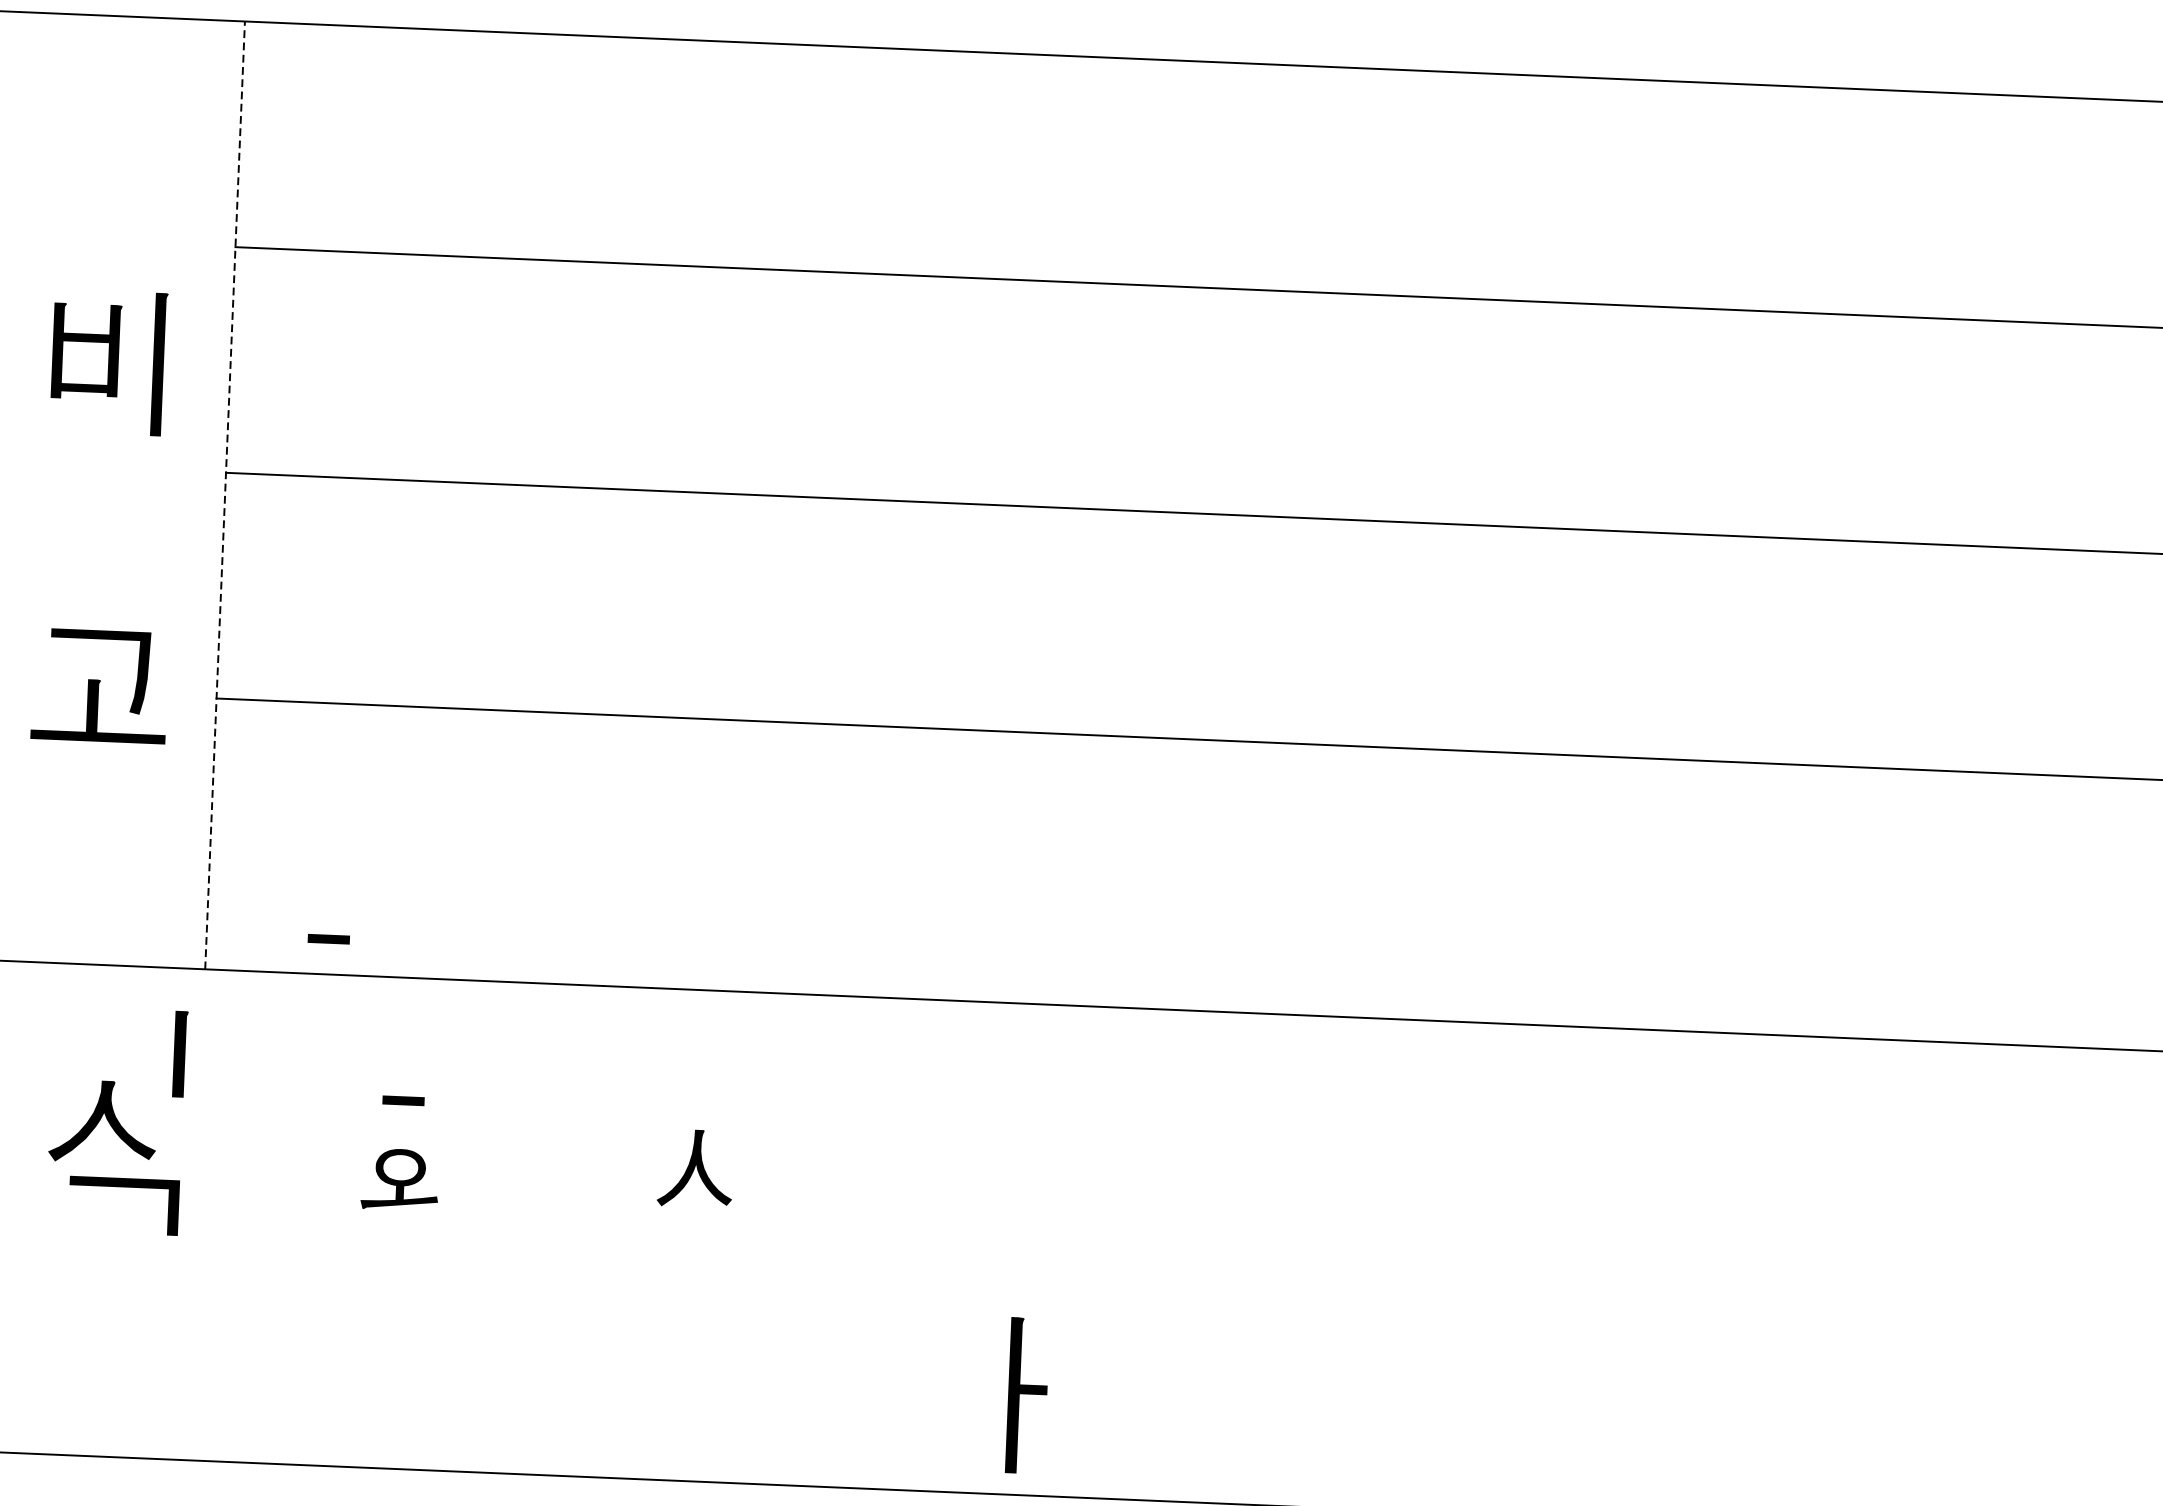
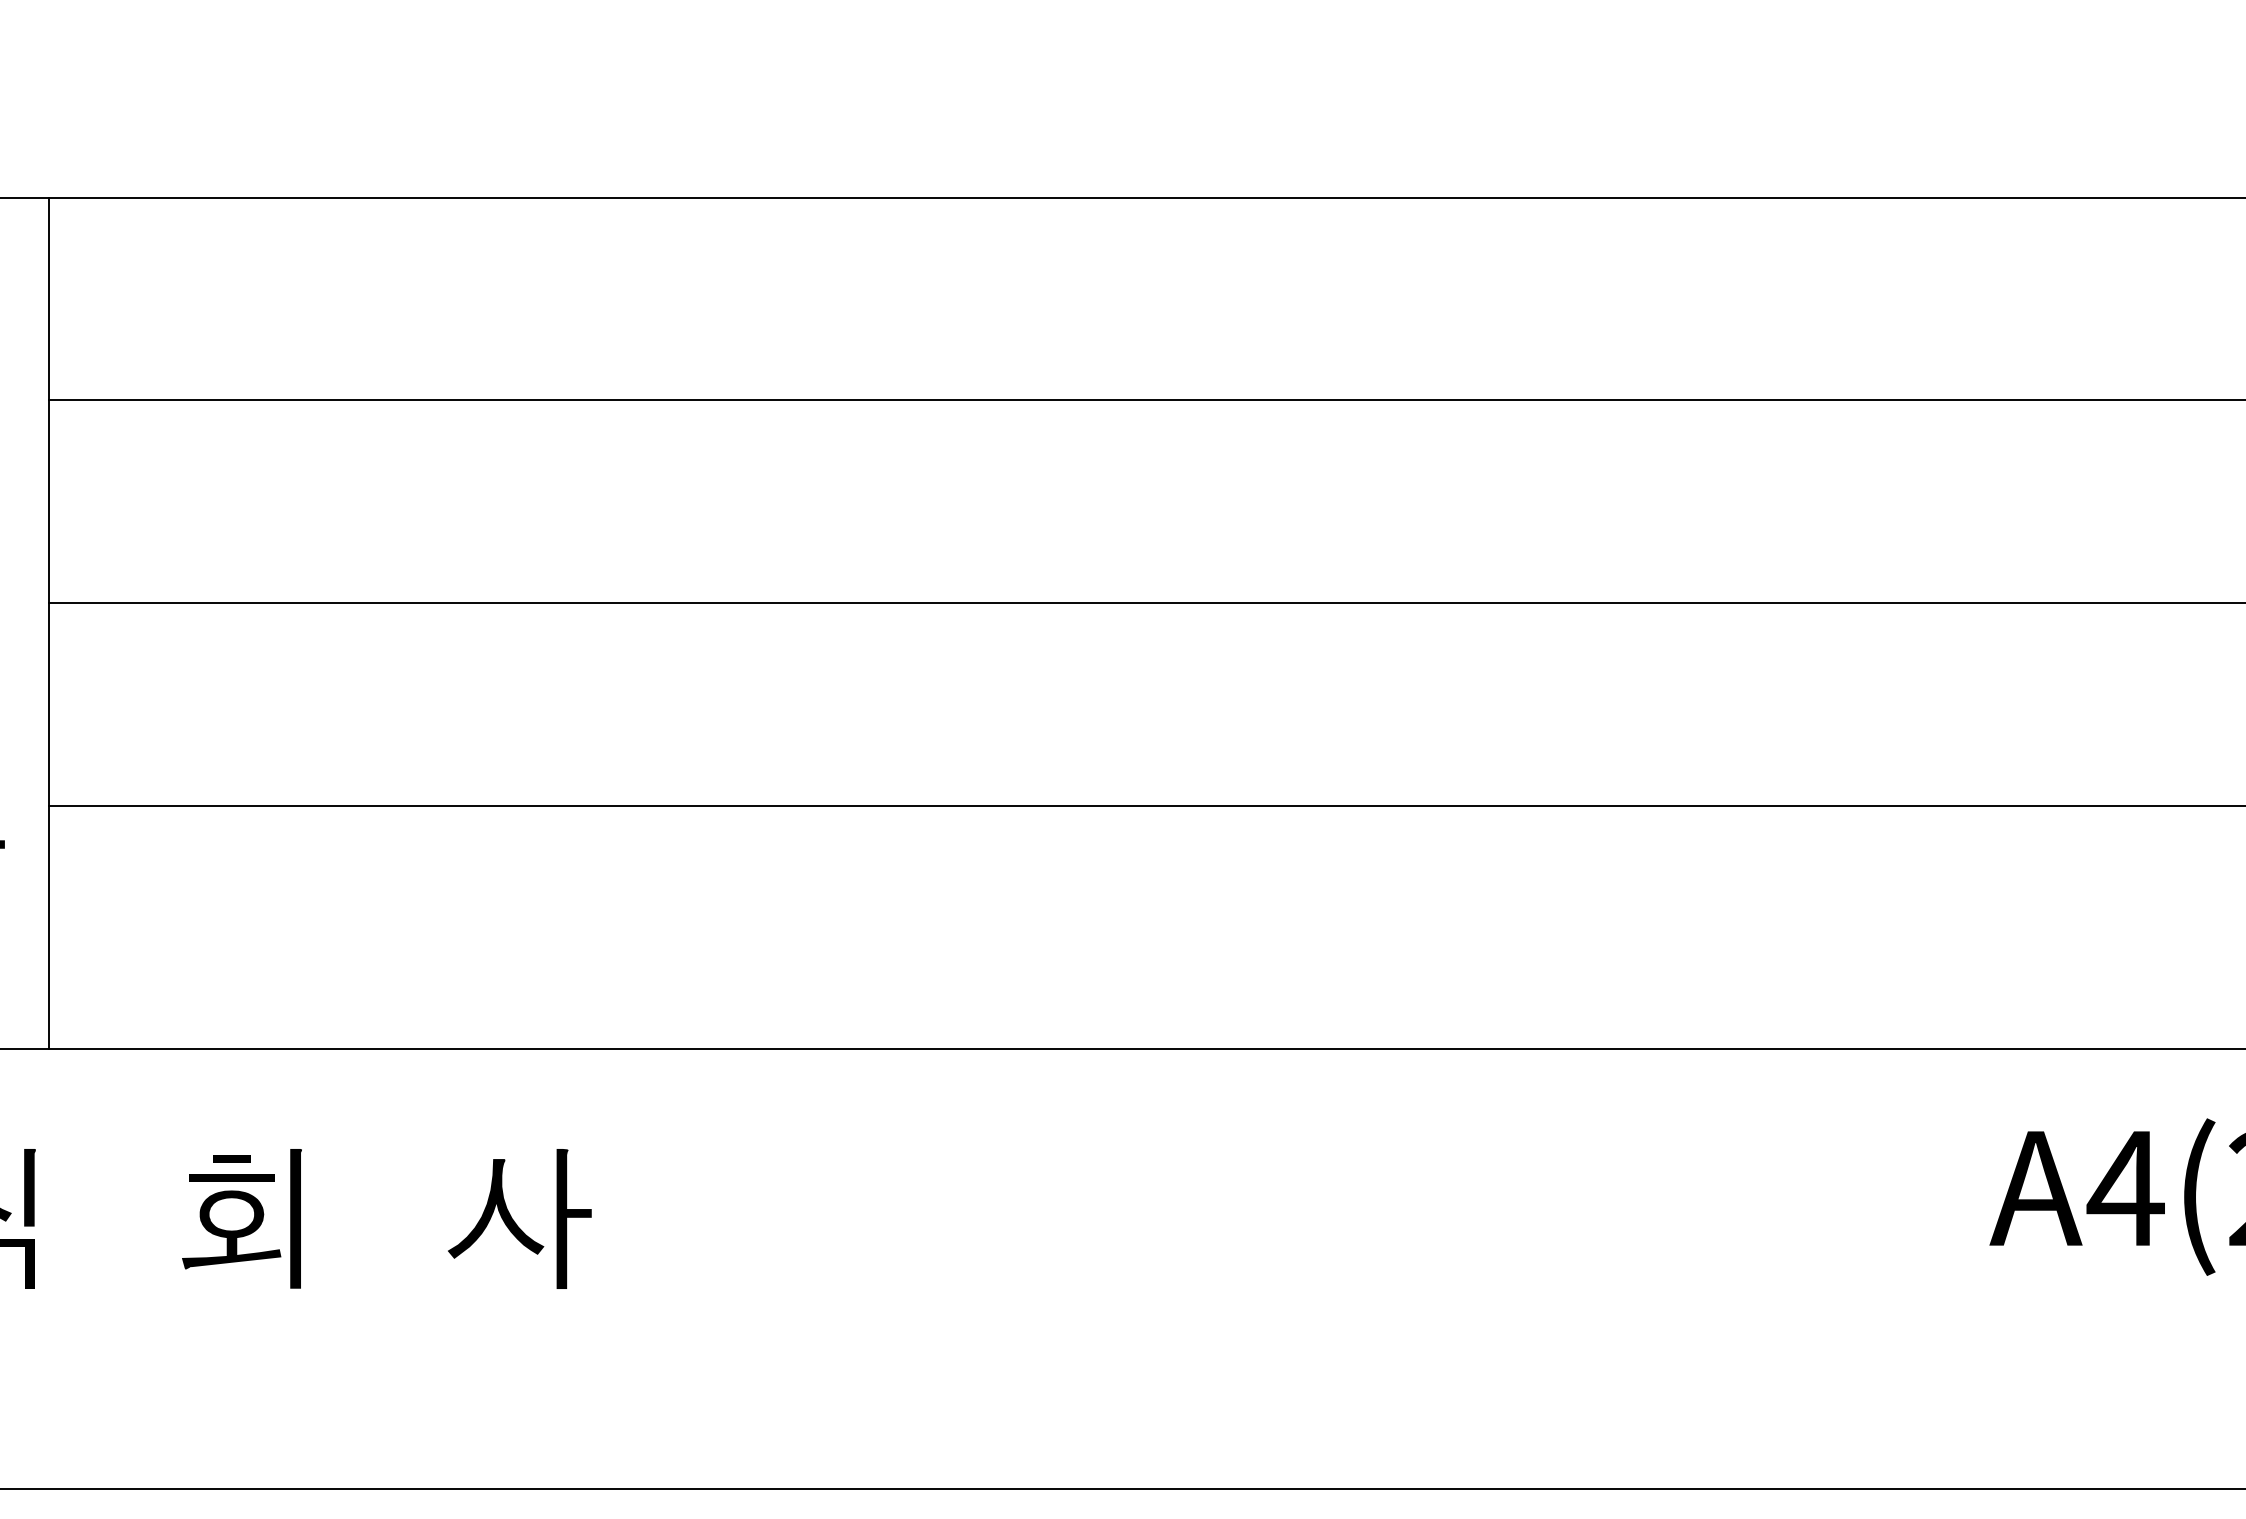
line: (225, 494) -> (49, 622), dashed -> solid
part: (328, 938) -> (158, 1016), removed
part: (179, 1054) -> (29, 1187), moved
fill: (402, 1121) -> (231, 1177), added
part: (696, 1168) -> (496, 1208), size x1.43
fill: (472, 1170) -> (296, 1218), added
part: (399, 1179) -> (231, 1229), size x1.43
part: (1026, 1395) -> (573, 1218), moved

